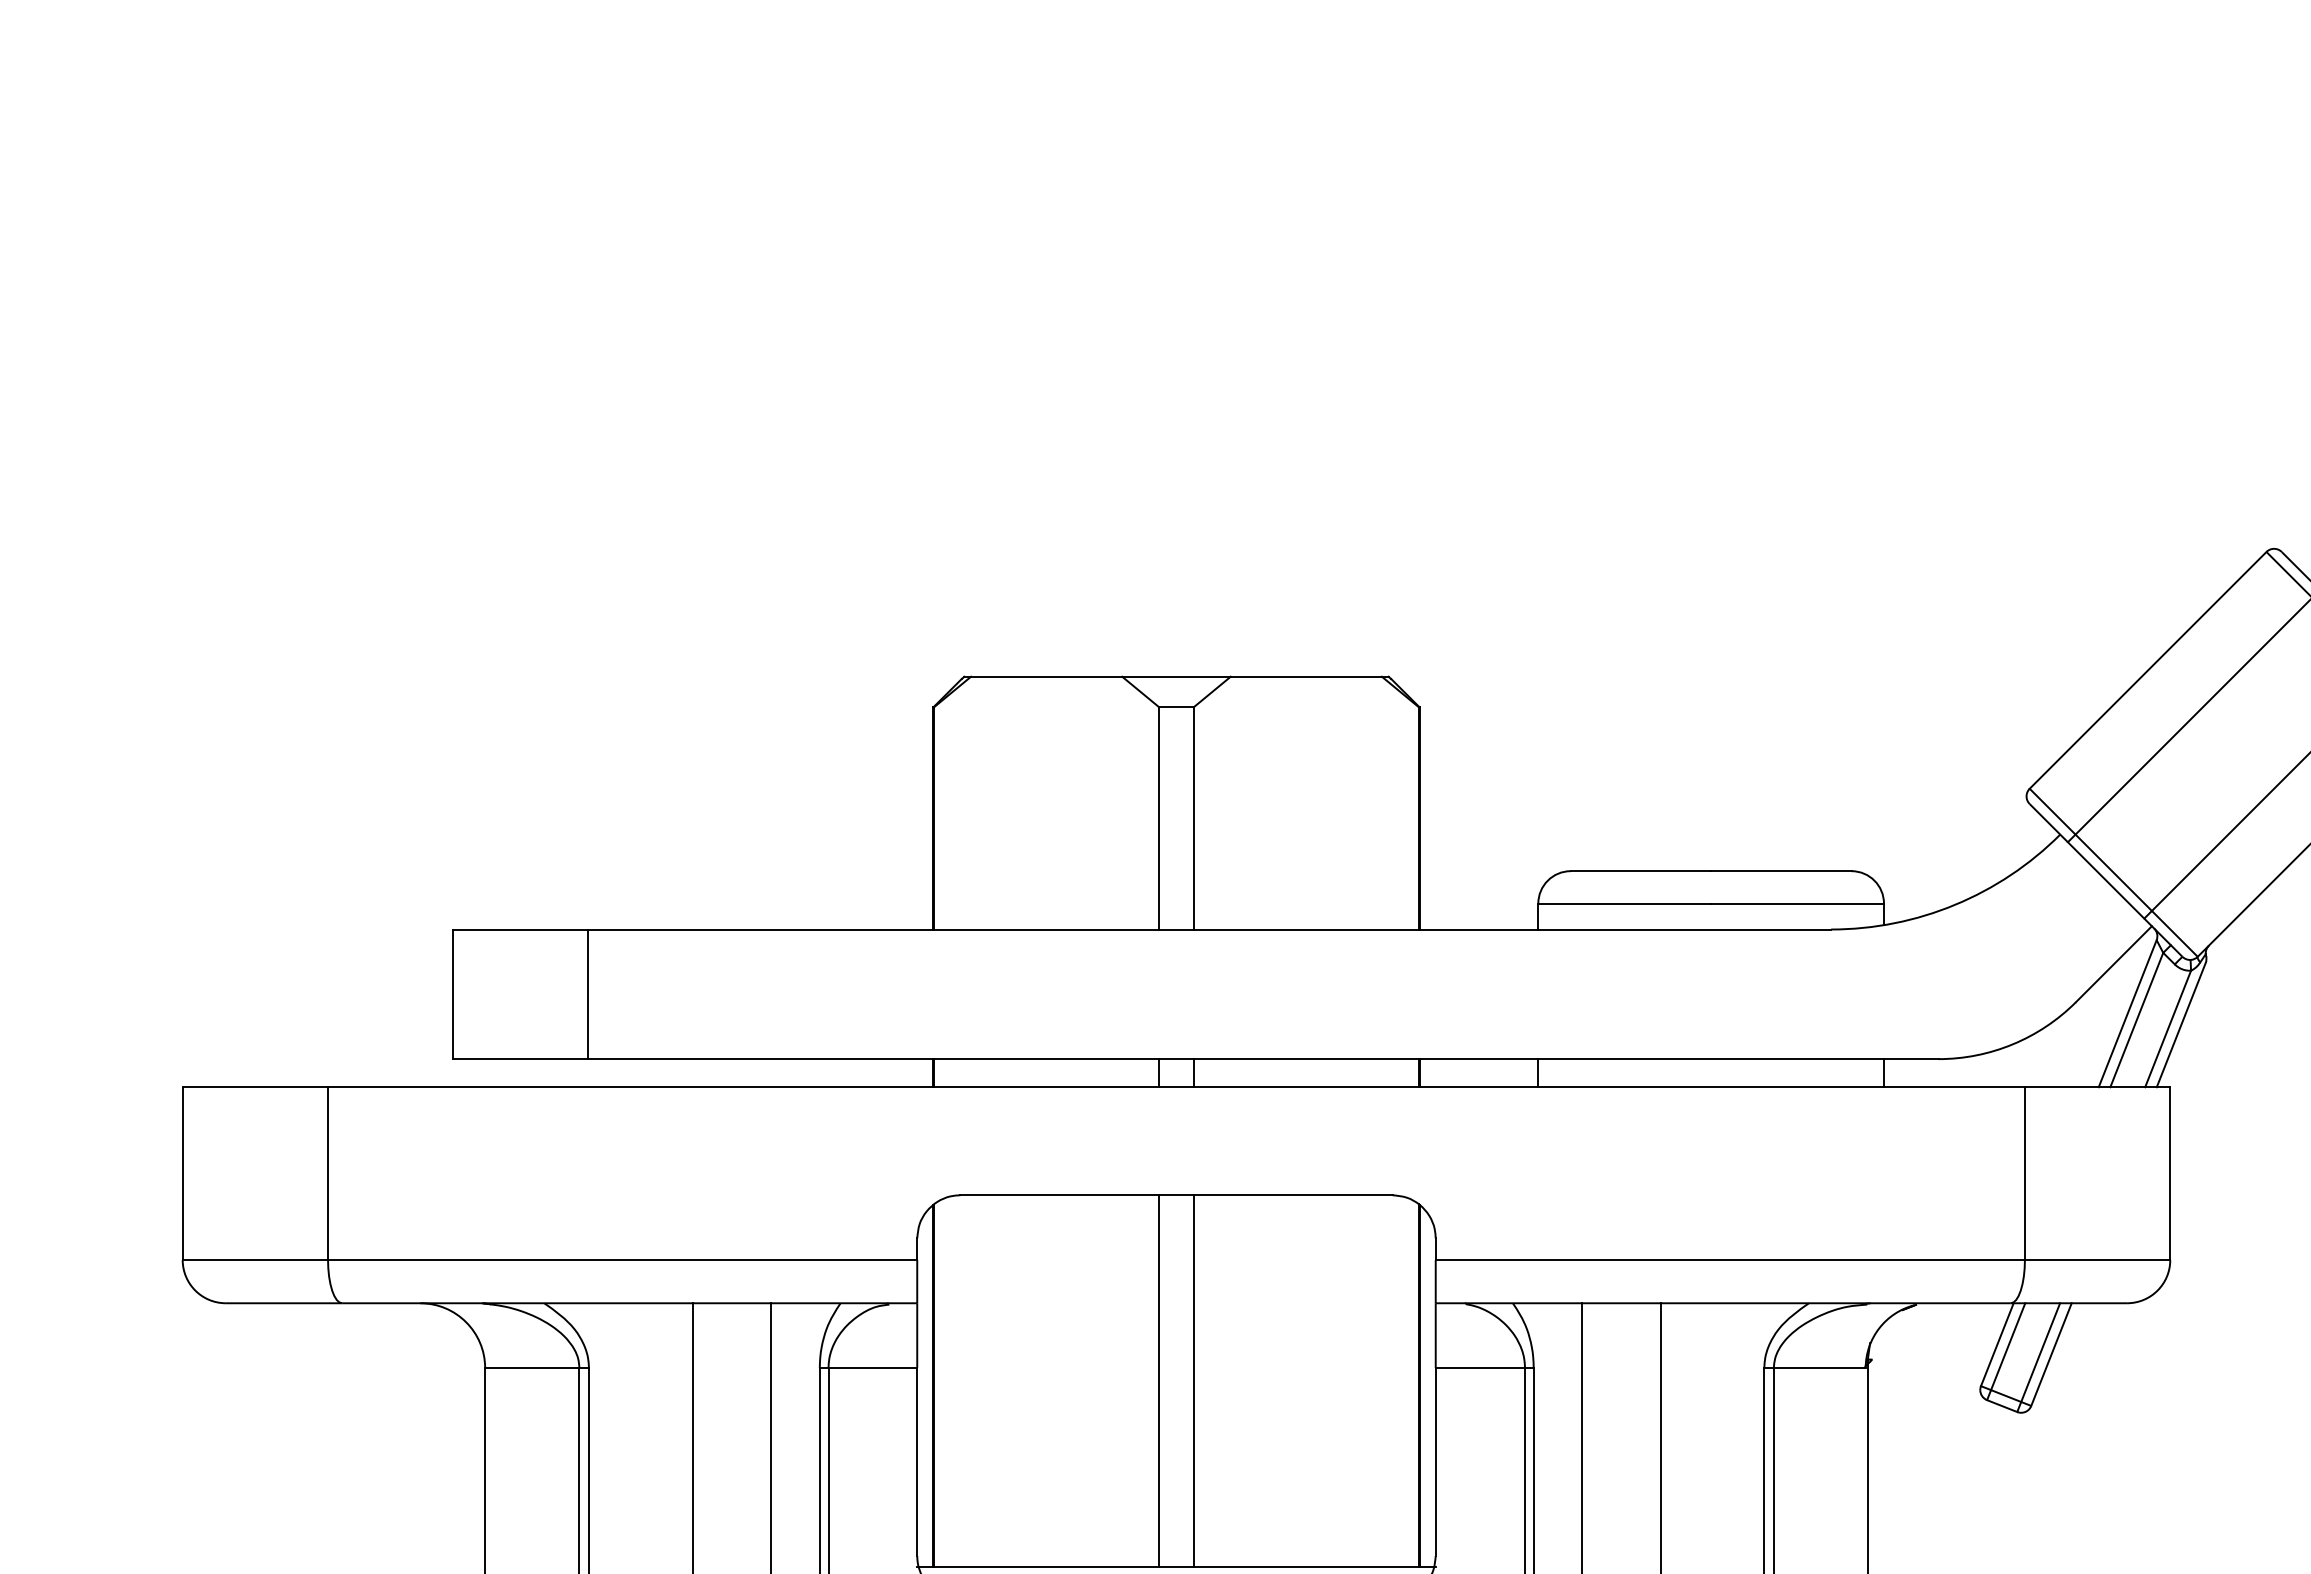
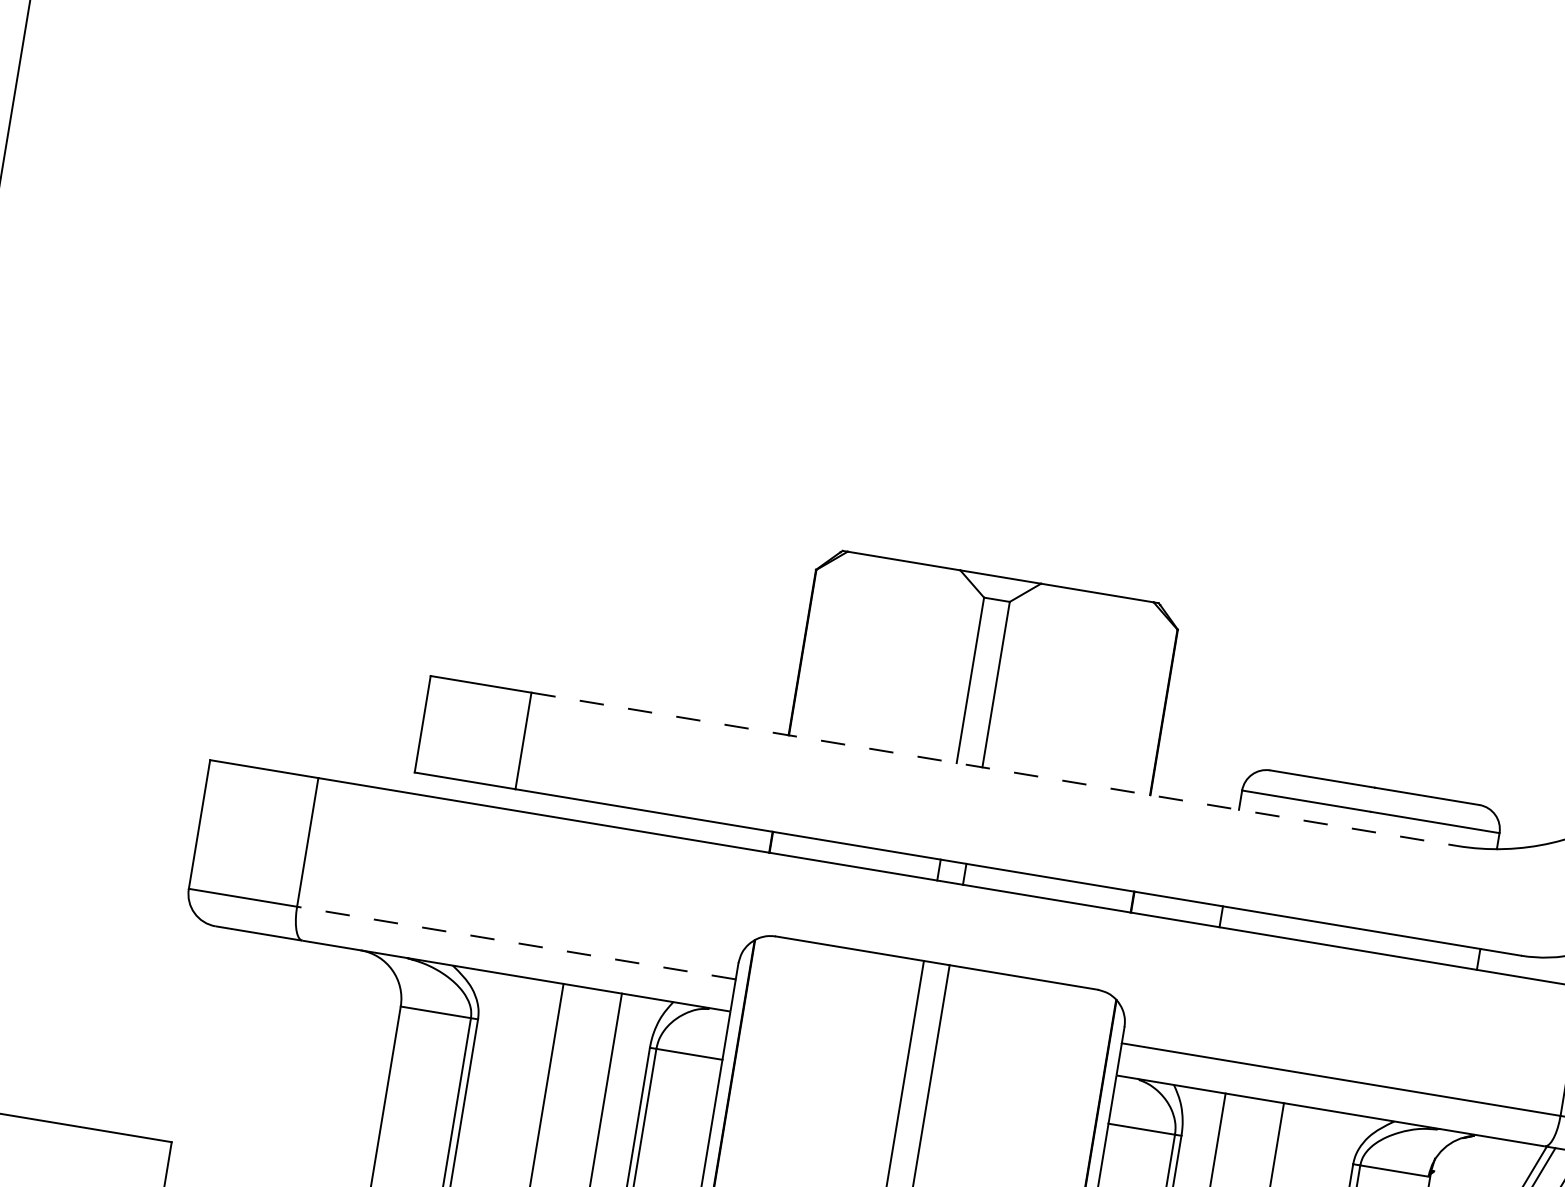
line: (1209, 929) -> (994, 769), solid -> dashed
line: (622, 1260) -> (516, 943), solid -> dashed

